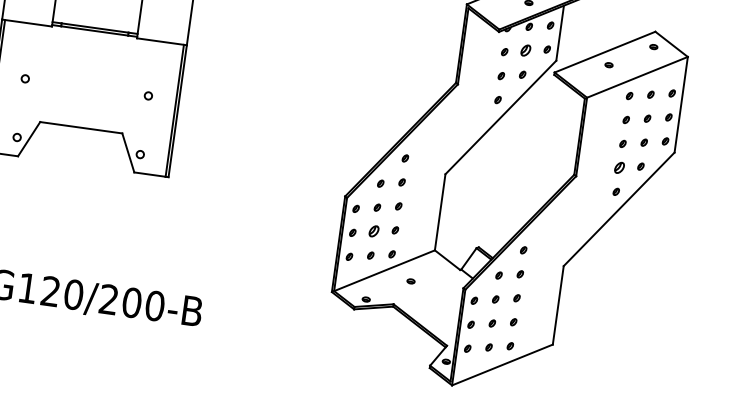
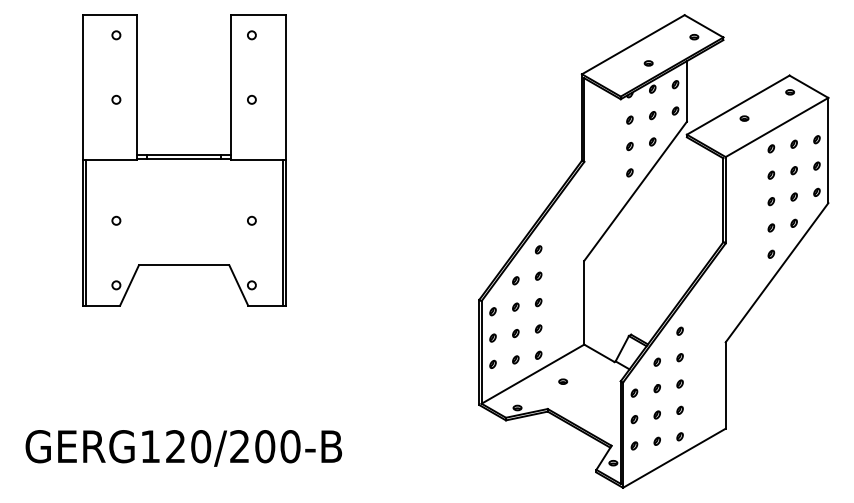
part: (525, 50) -> (652, 115), size x0.62
part: (619, 167) -> (771, 227), size x0.62
part: (373, 231) -> (515, 333), size x0.62

